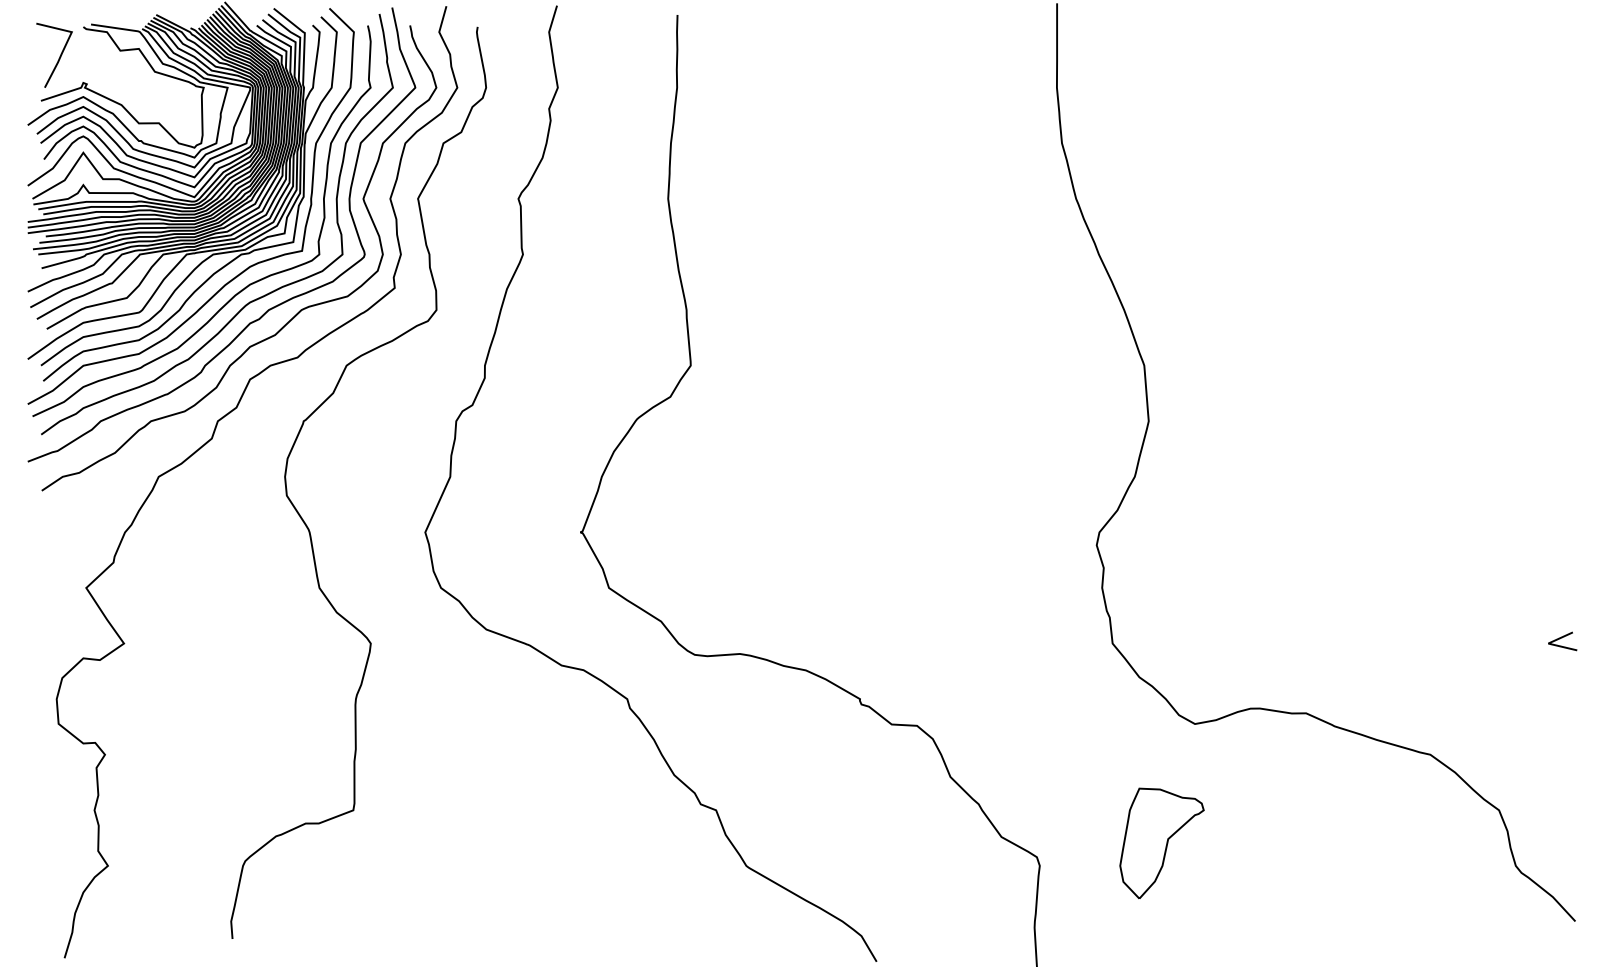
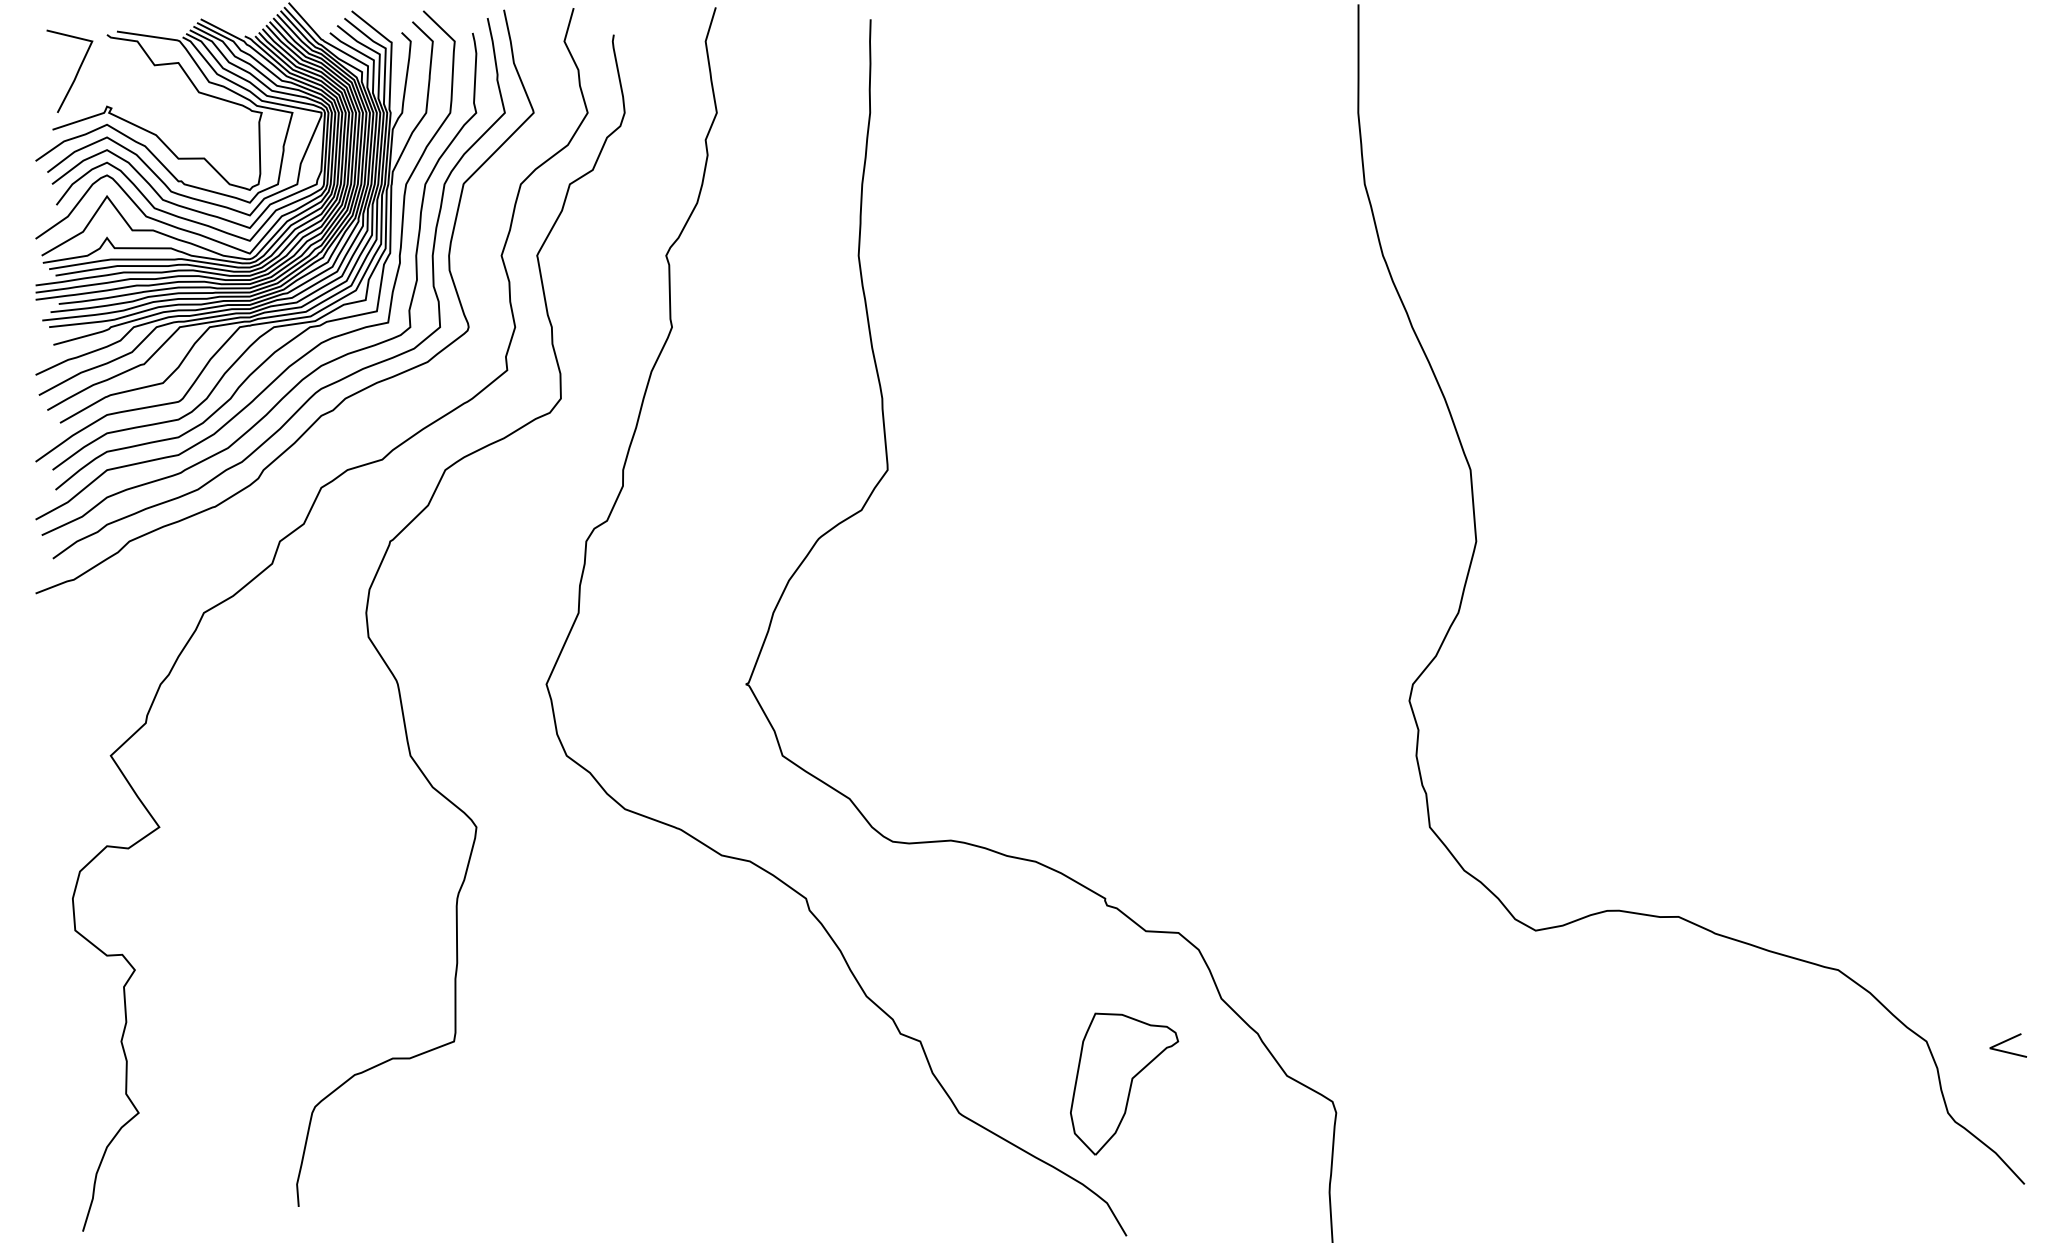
curve: (295, 314) -> (379, 404), removed
line: (1562, 638) -> (2008, 1041), moved
part: (1161, 843) -> (1123, 1084), moved

